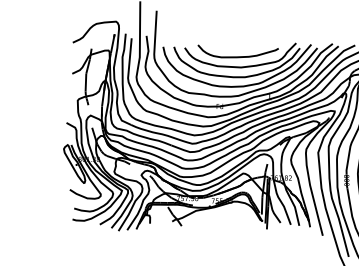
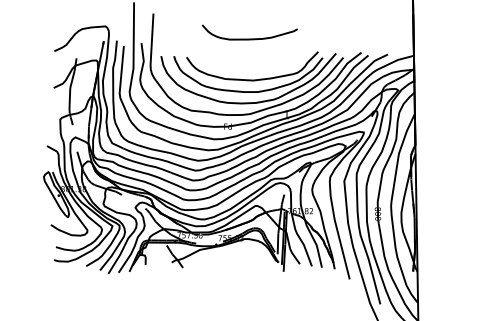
curve: (237, 56) -> (249, 38), moved

